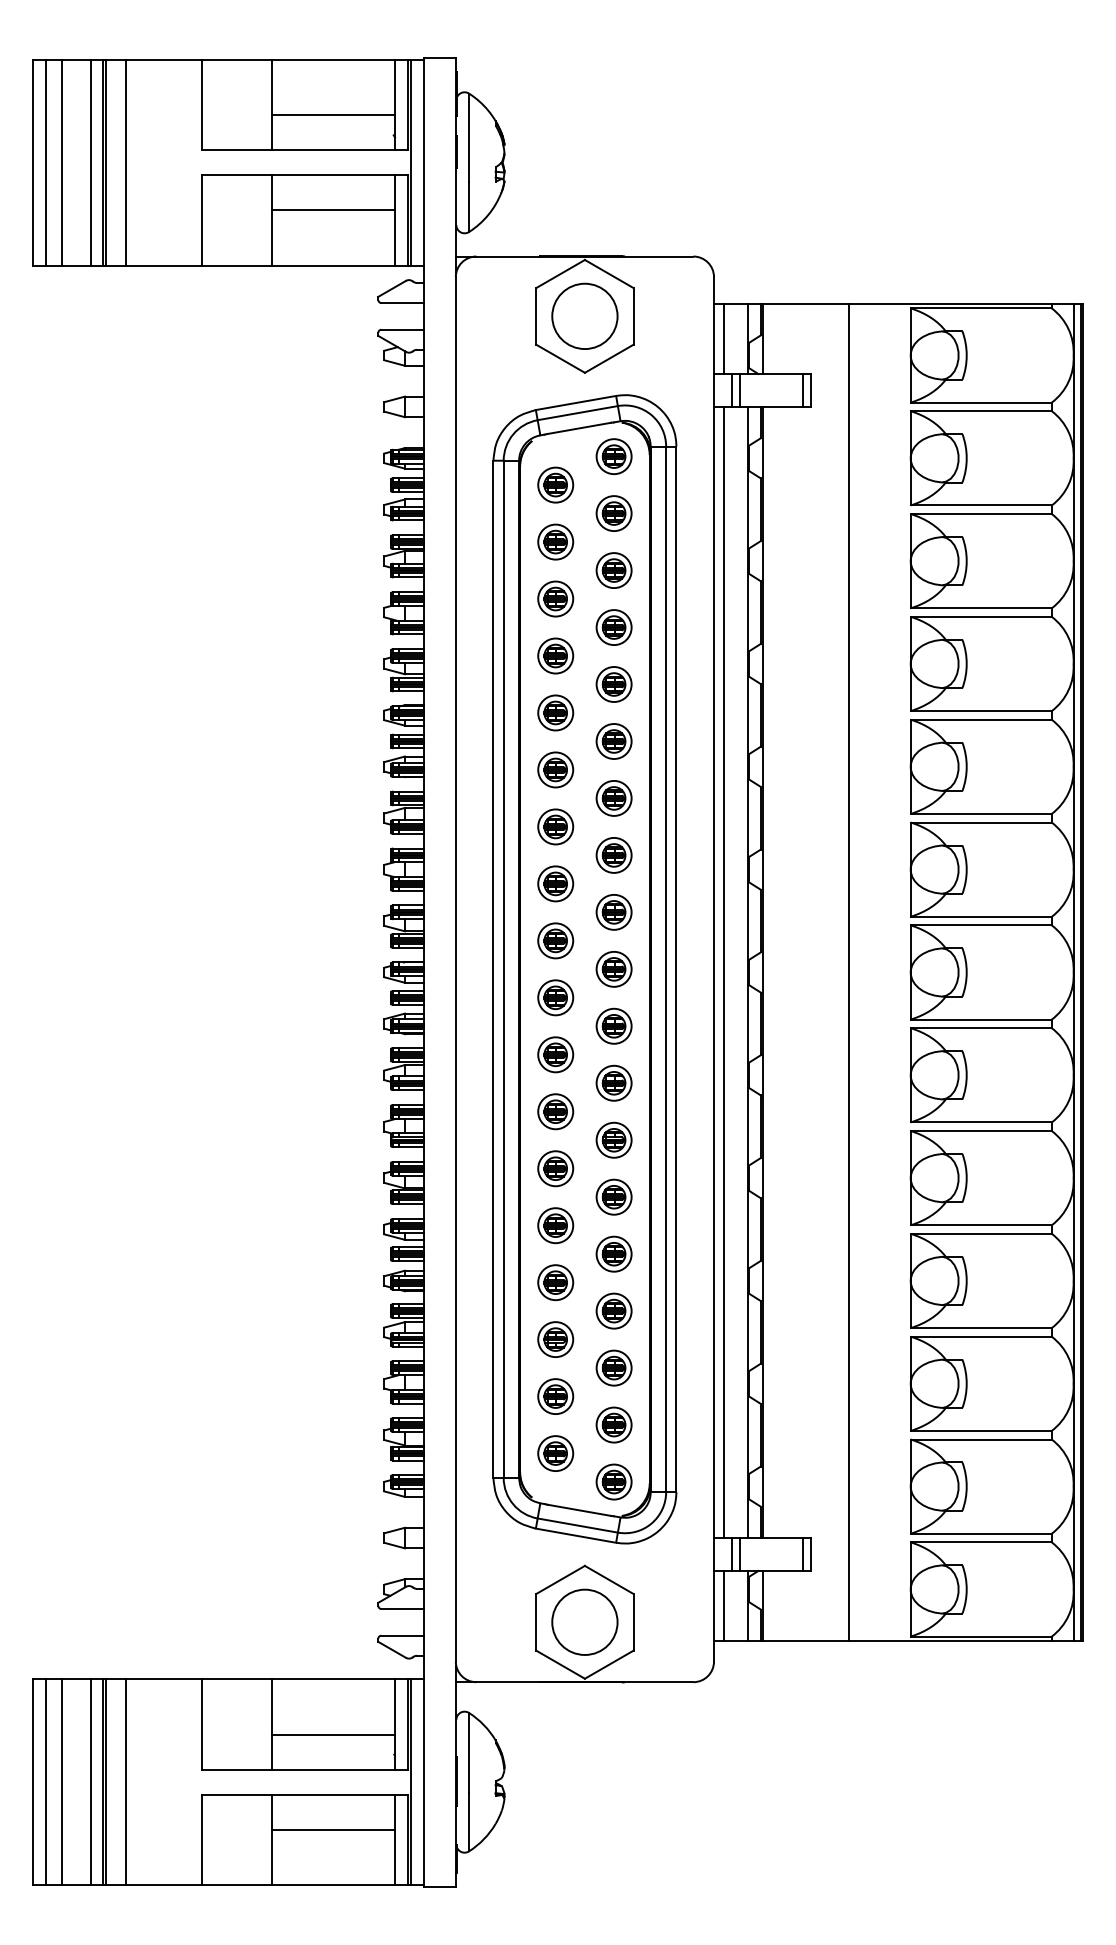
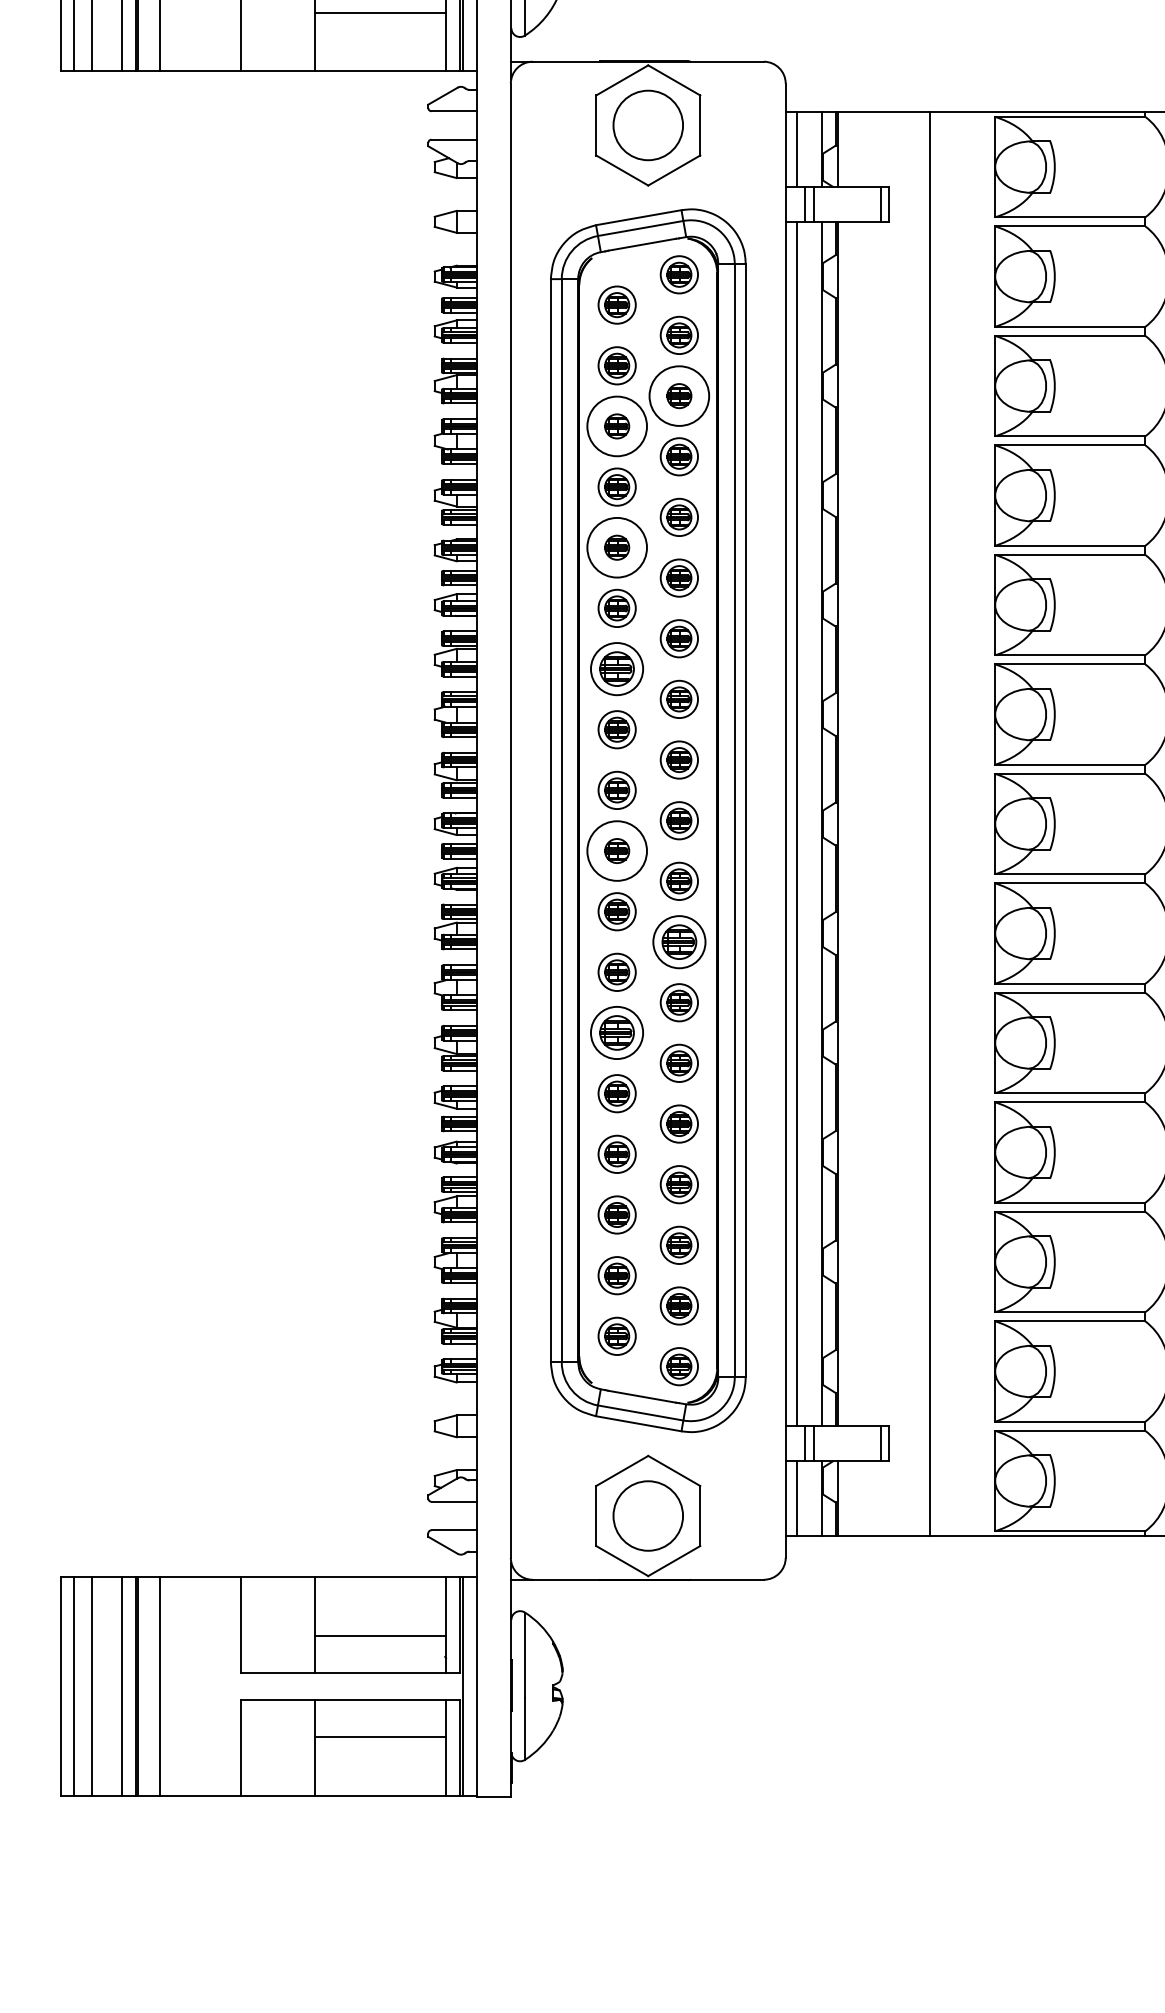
circle: (613, 570) -> (678, 396), size x1.6
circle: (555, 598) -> (616, 425), size x1.6
circle: (555, 712) -> (616, 547), size x1.6
part: (555, 826) -> (616, 668), size x1.4
circle: (555, 997) -> (616, 850), size x1.6
part: (613, 1082) -> (678, 941), size x1.4
part: (555, 1168) -> (616, 1032), size x1.4

